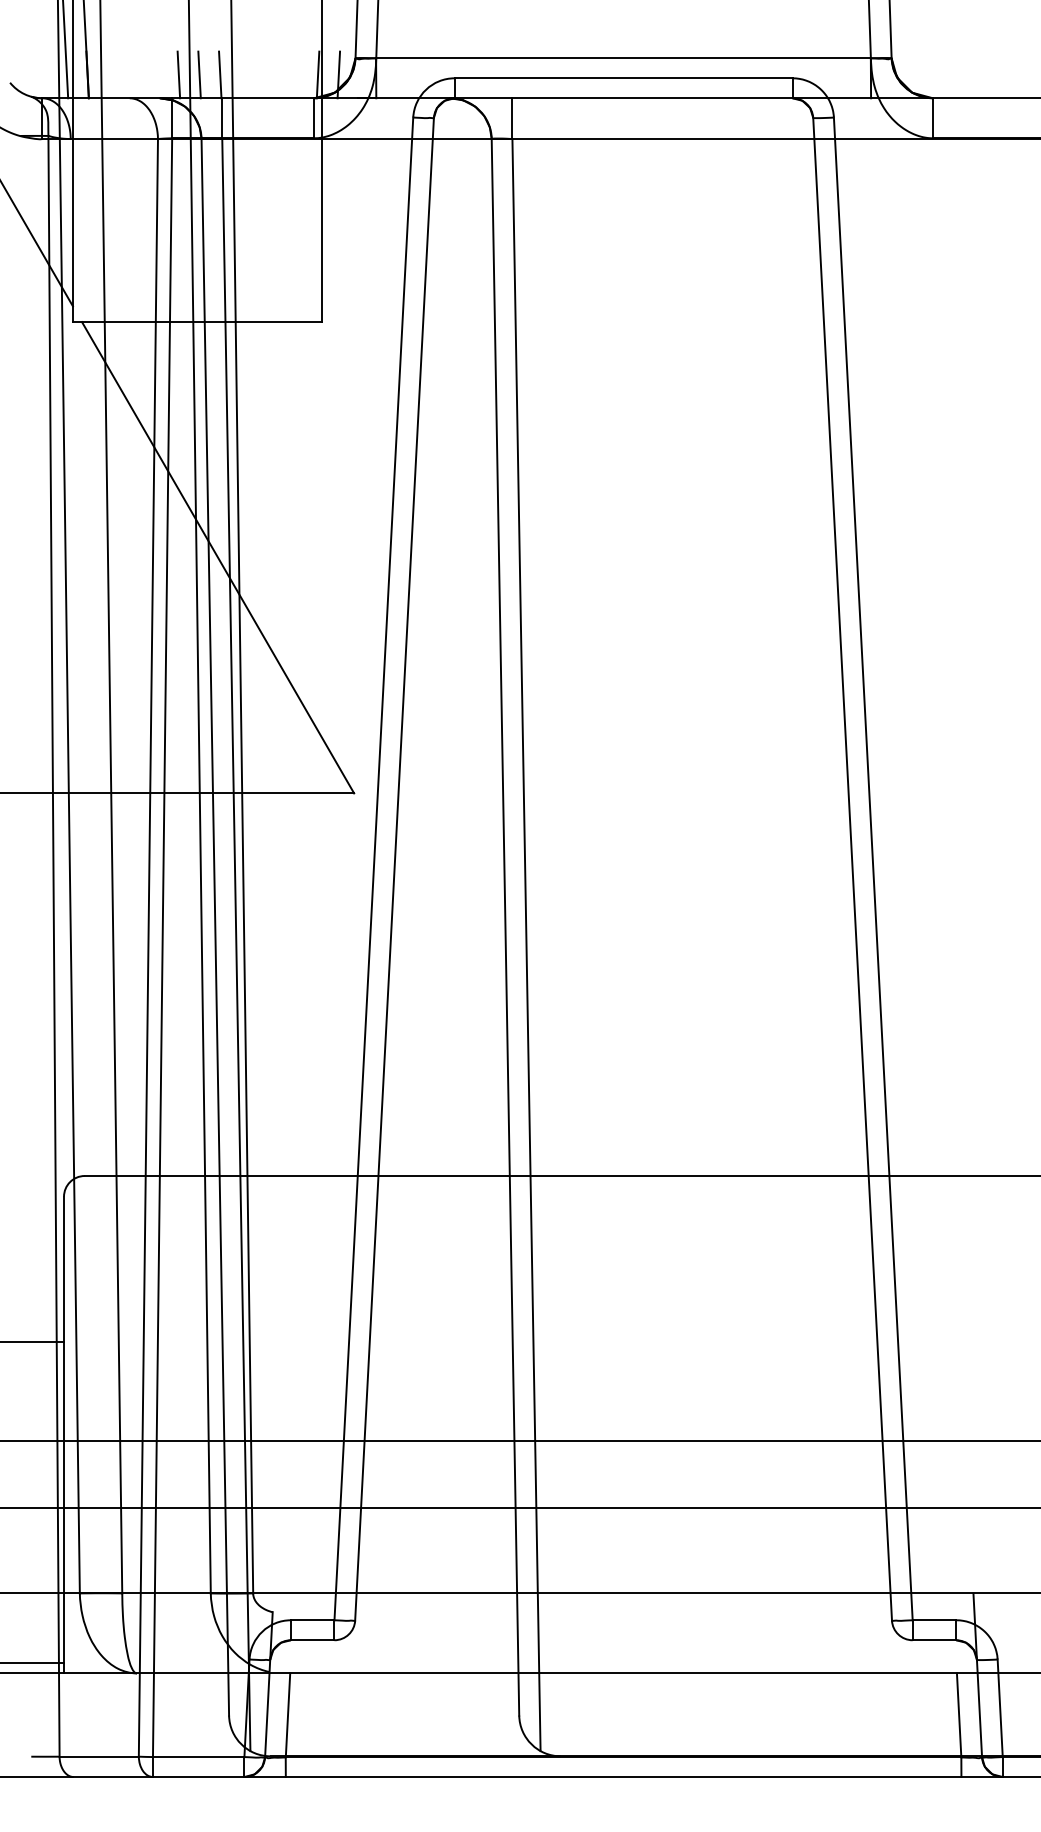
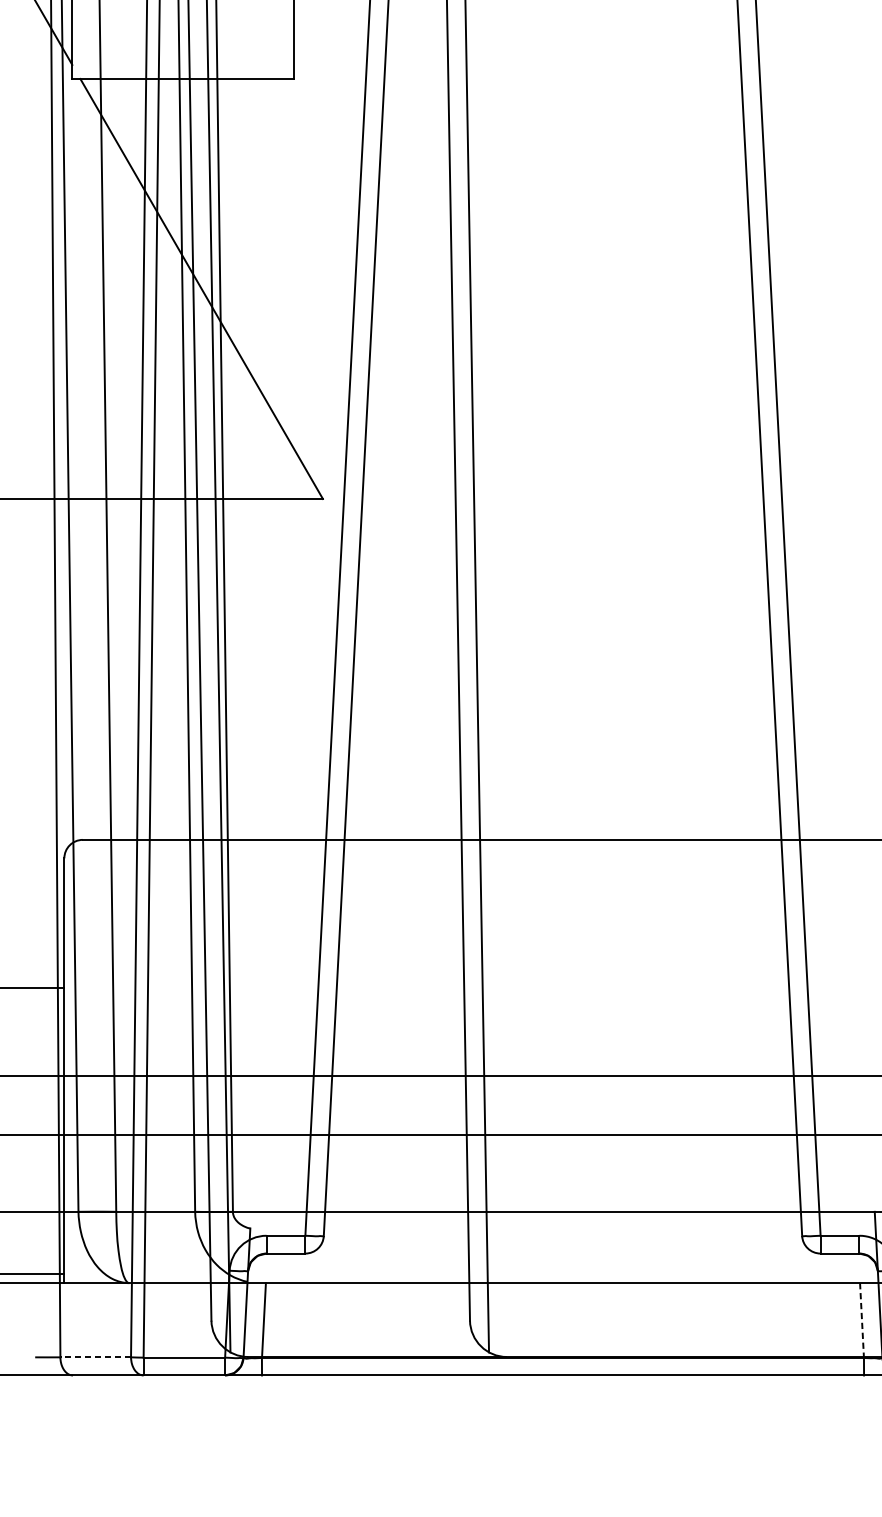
line: (959, 1715) -> (862, 1320), solid -> dashed
line: (99, 1756) -> (95, 1357), solid -> dashed

